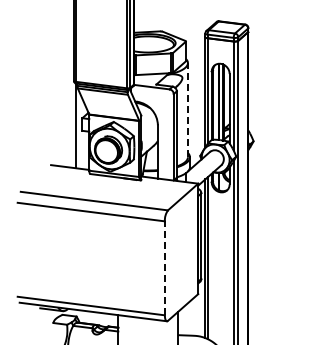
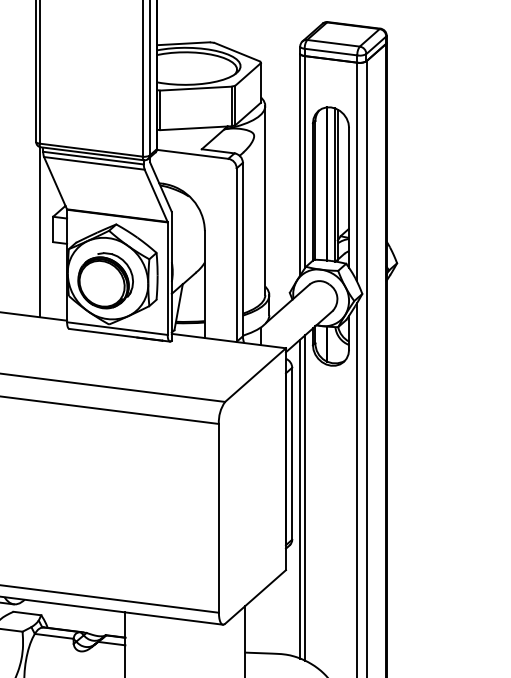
line: (188, 109) -> (266, 199), dashed -> solid
line: (164, 268) -> (218, 518), dashed -> solid

